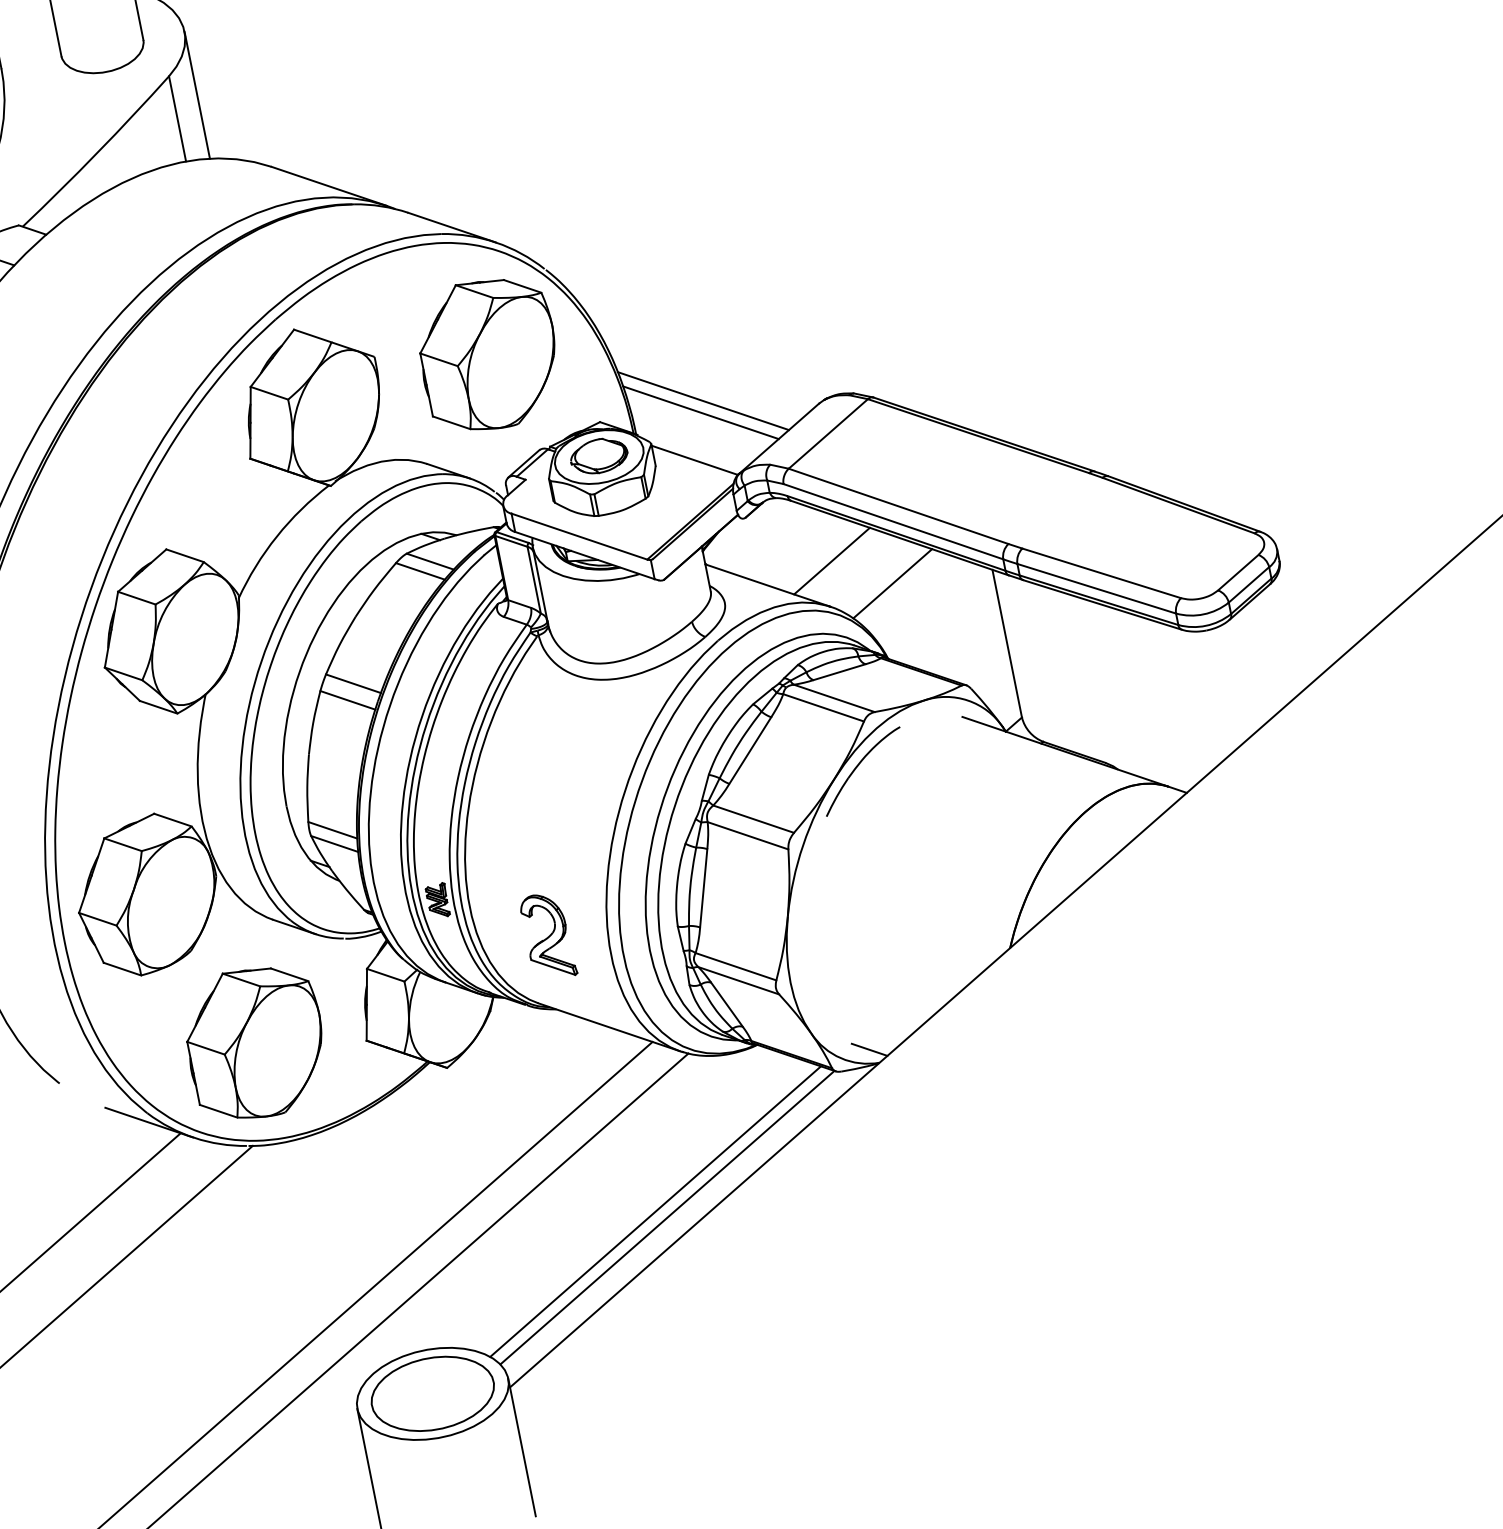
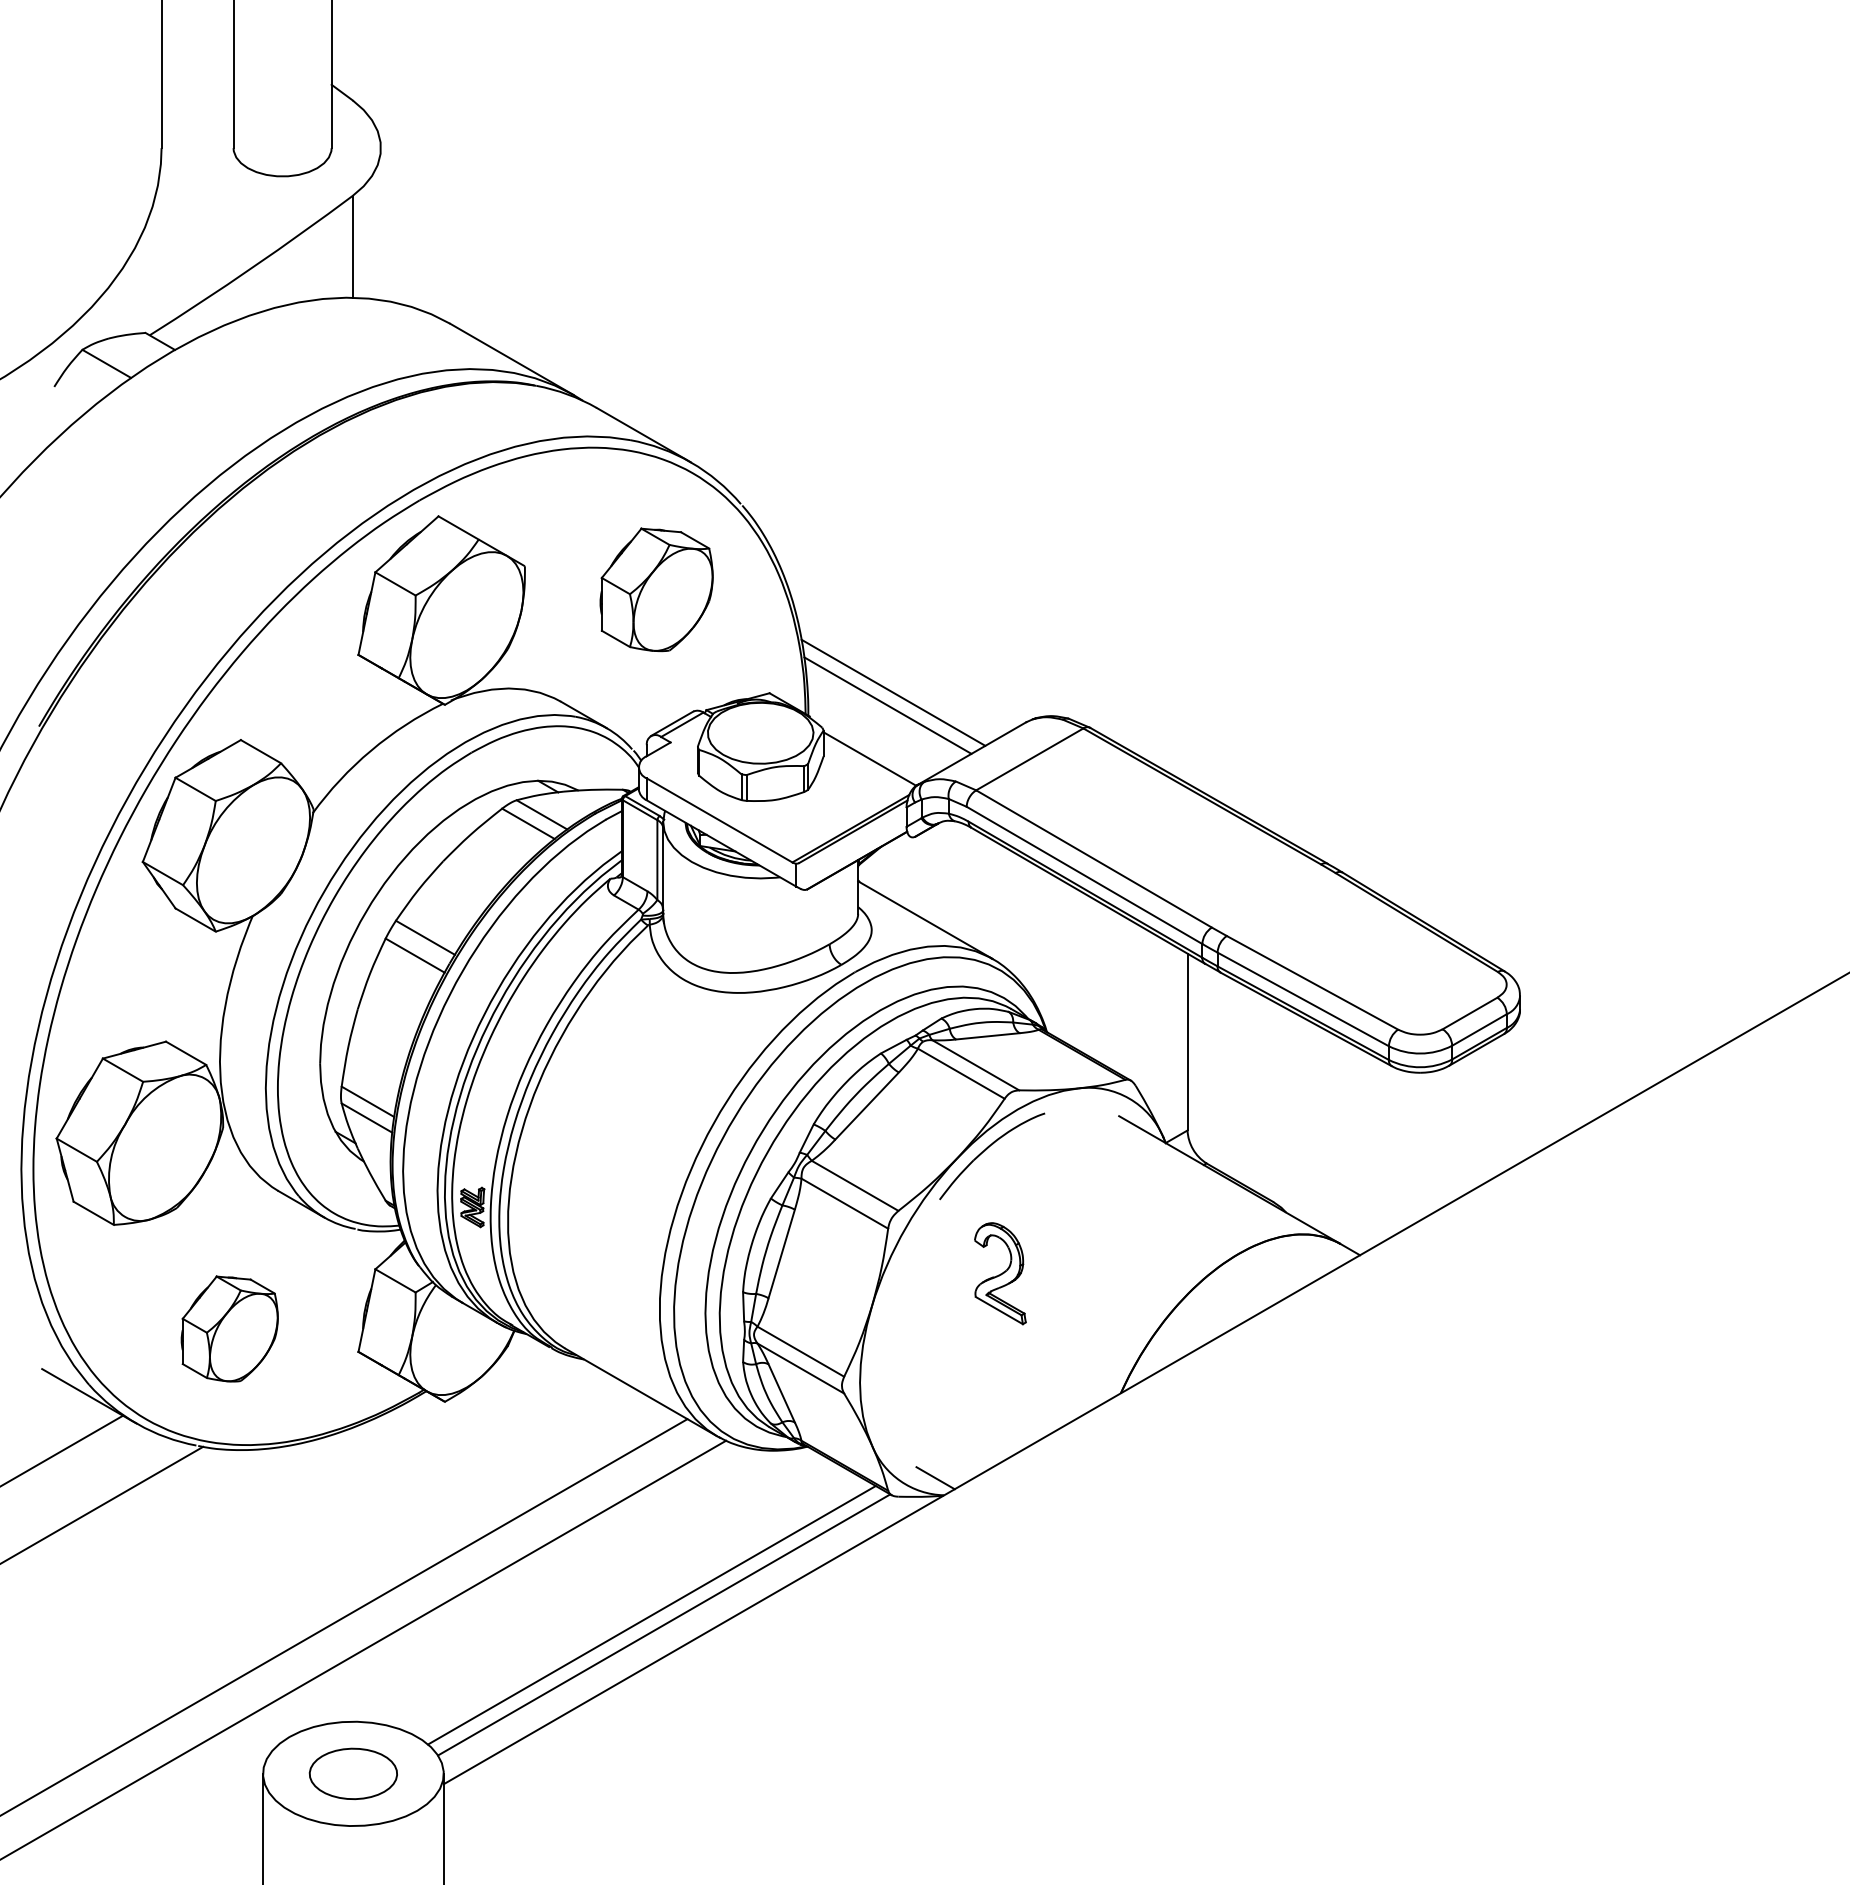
line: (196, 95) -> (380, 224), removed
part: (488, 354) -> (656, 589), size x0.7
part: (598, 455) -> (760, 731), removed
line: (831, 561) -> (1004, 906), removed
line: (892, 583) -> (1069, 946), removed
part: (548, 936) -> (1000, 1273), moved
part: (255, 1042) -> (229, 1328), size x0.6
part: (432, 1393) -> (353, 1773), size x0.6

